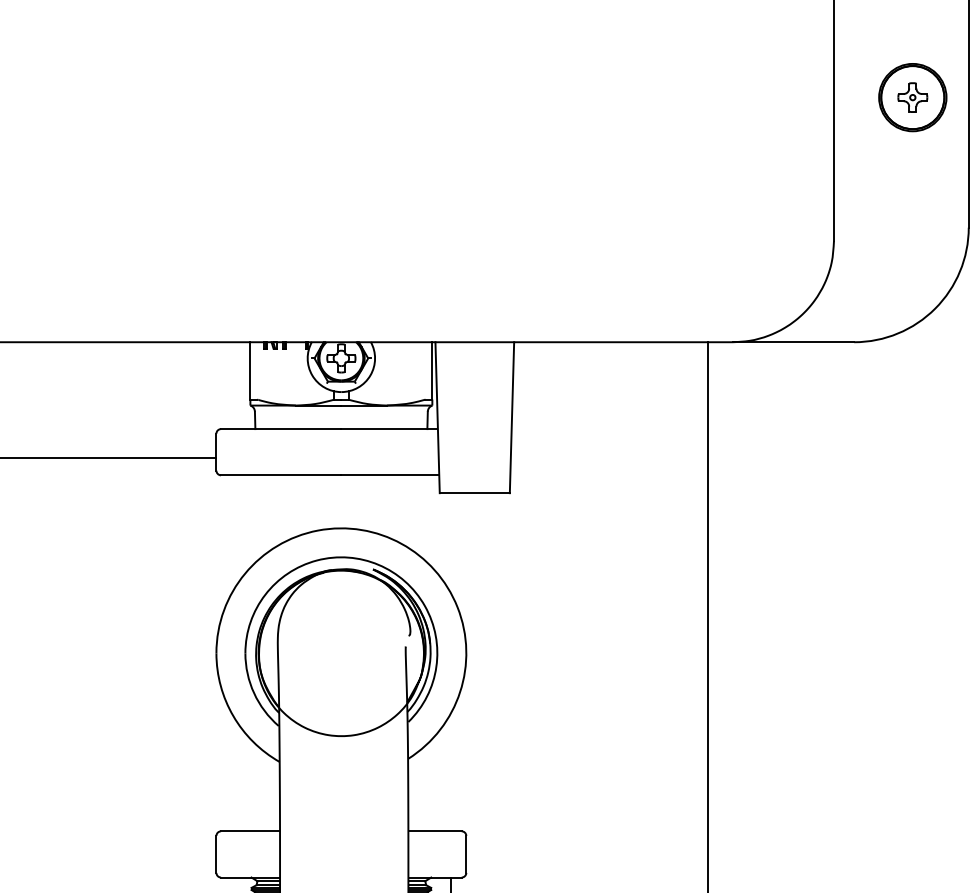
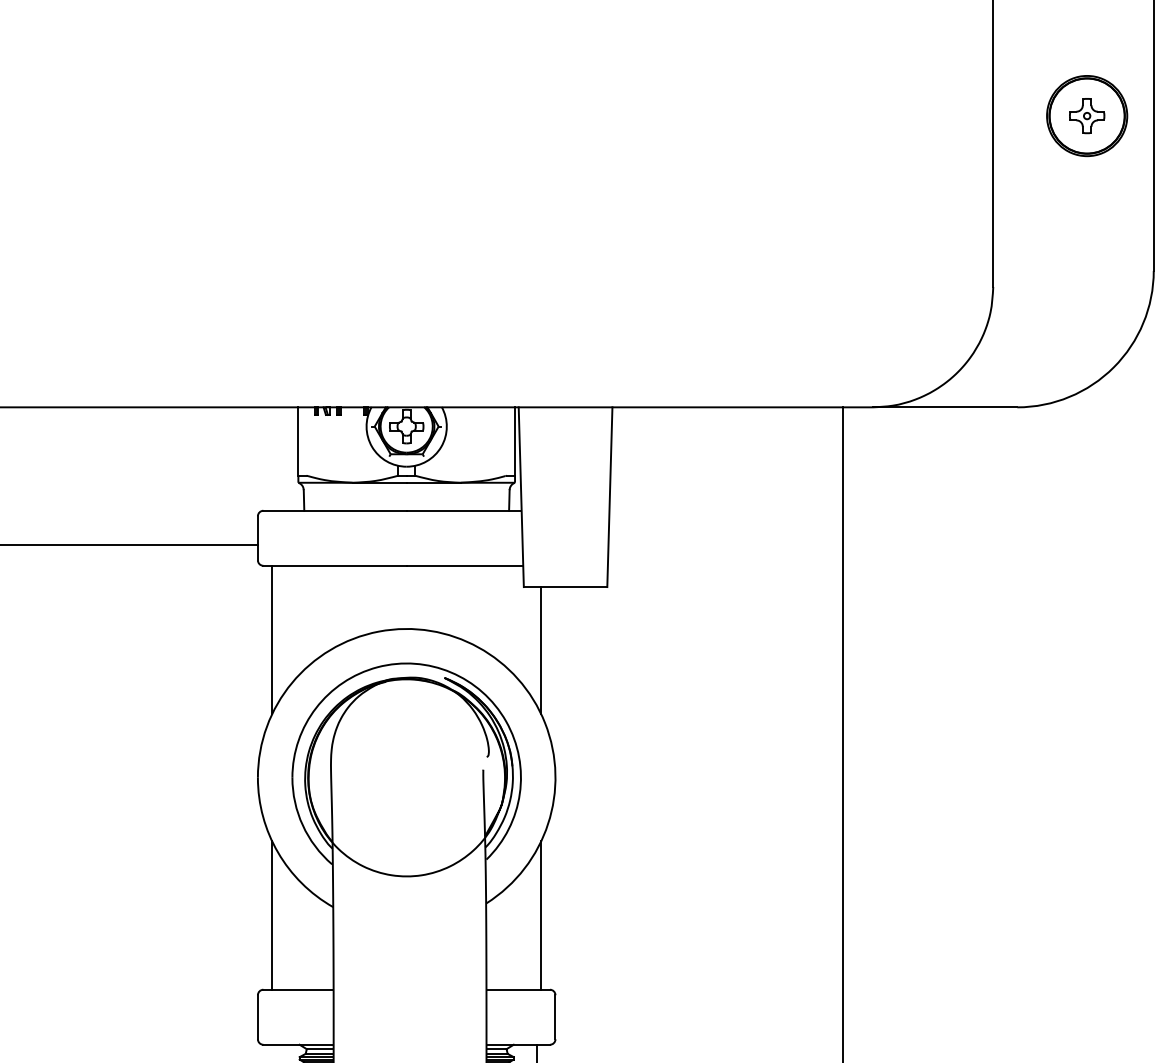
line: (228, 537) -> (272, 639), added
line: (454, 546) -> (541, 650), added
line: (228, 768) -> (272, 915), added
line: (454, 768) -> (541, 915), added

